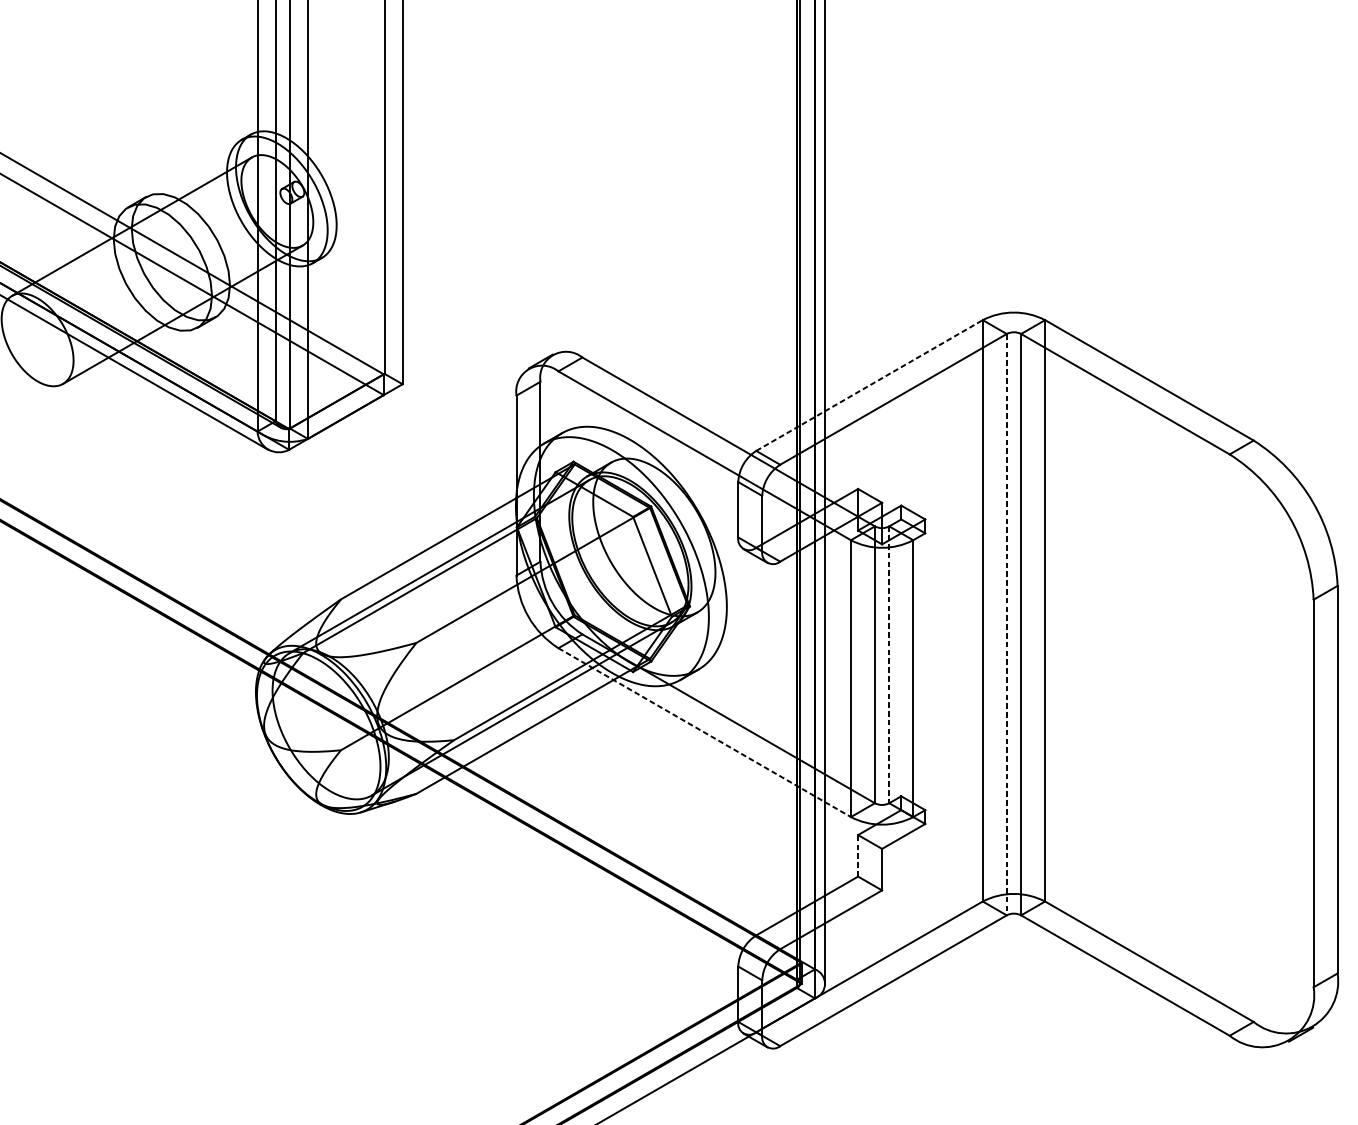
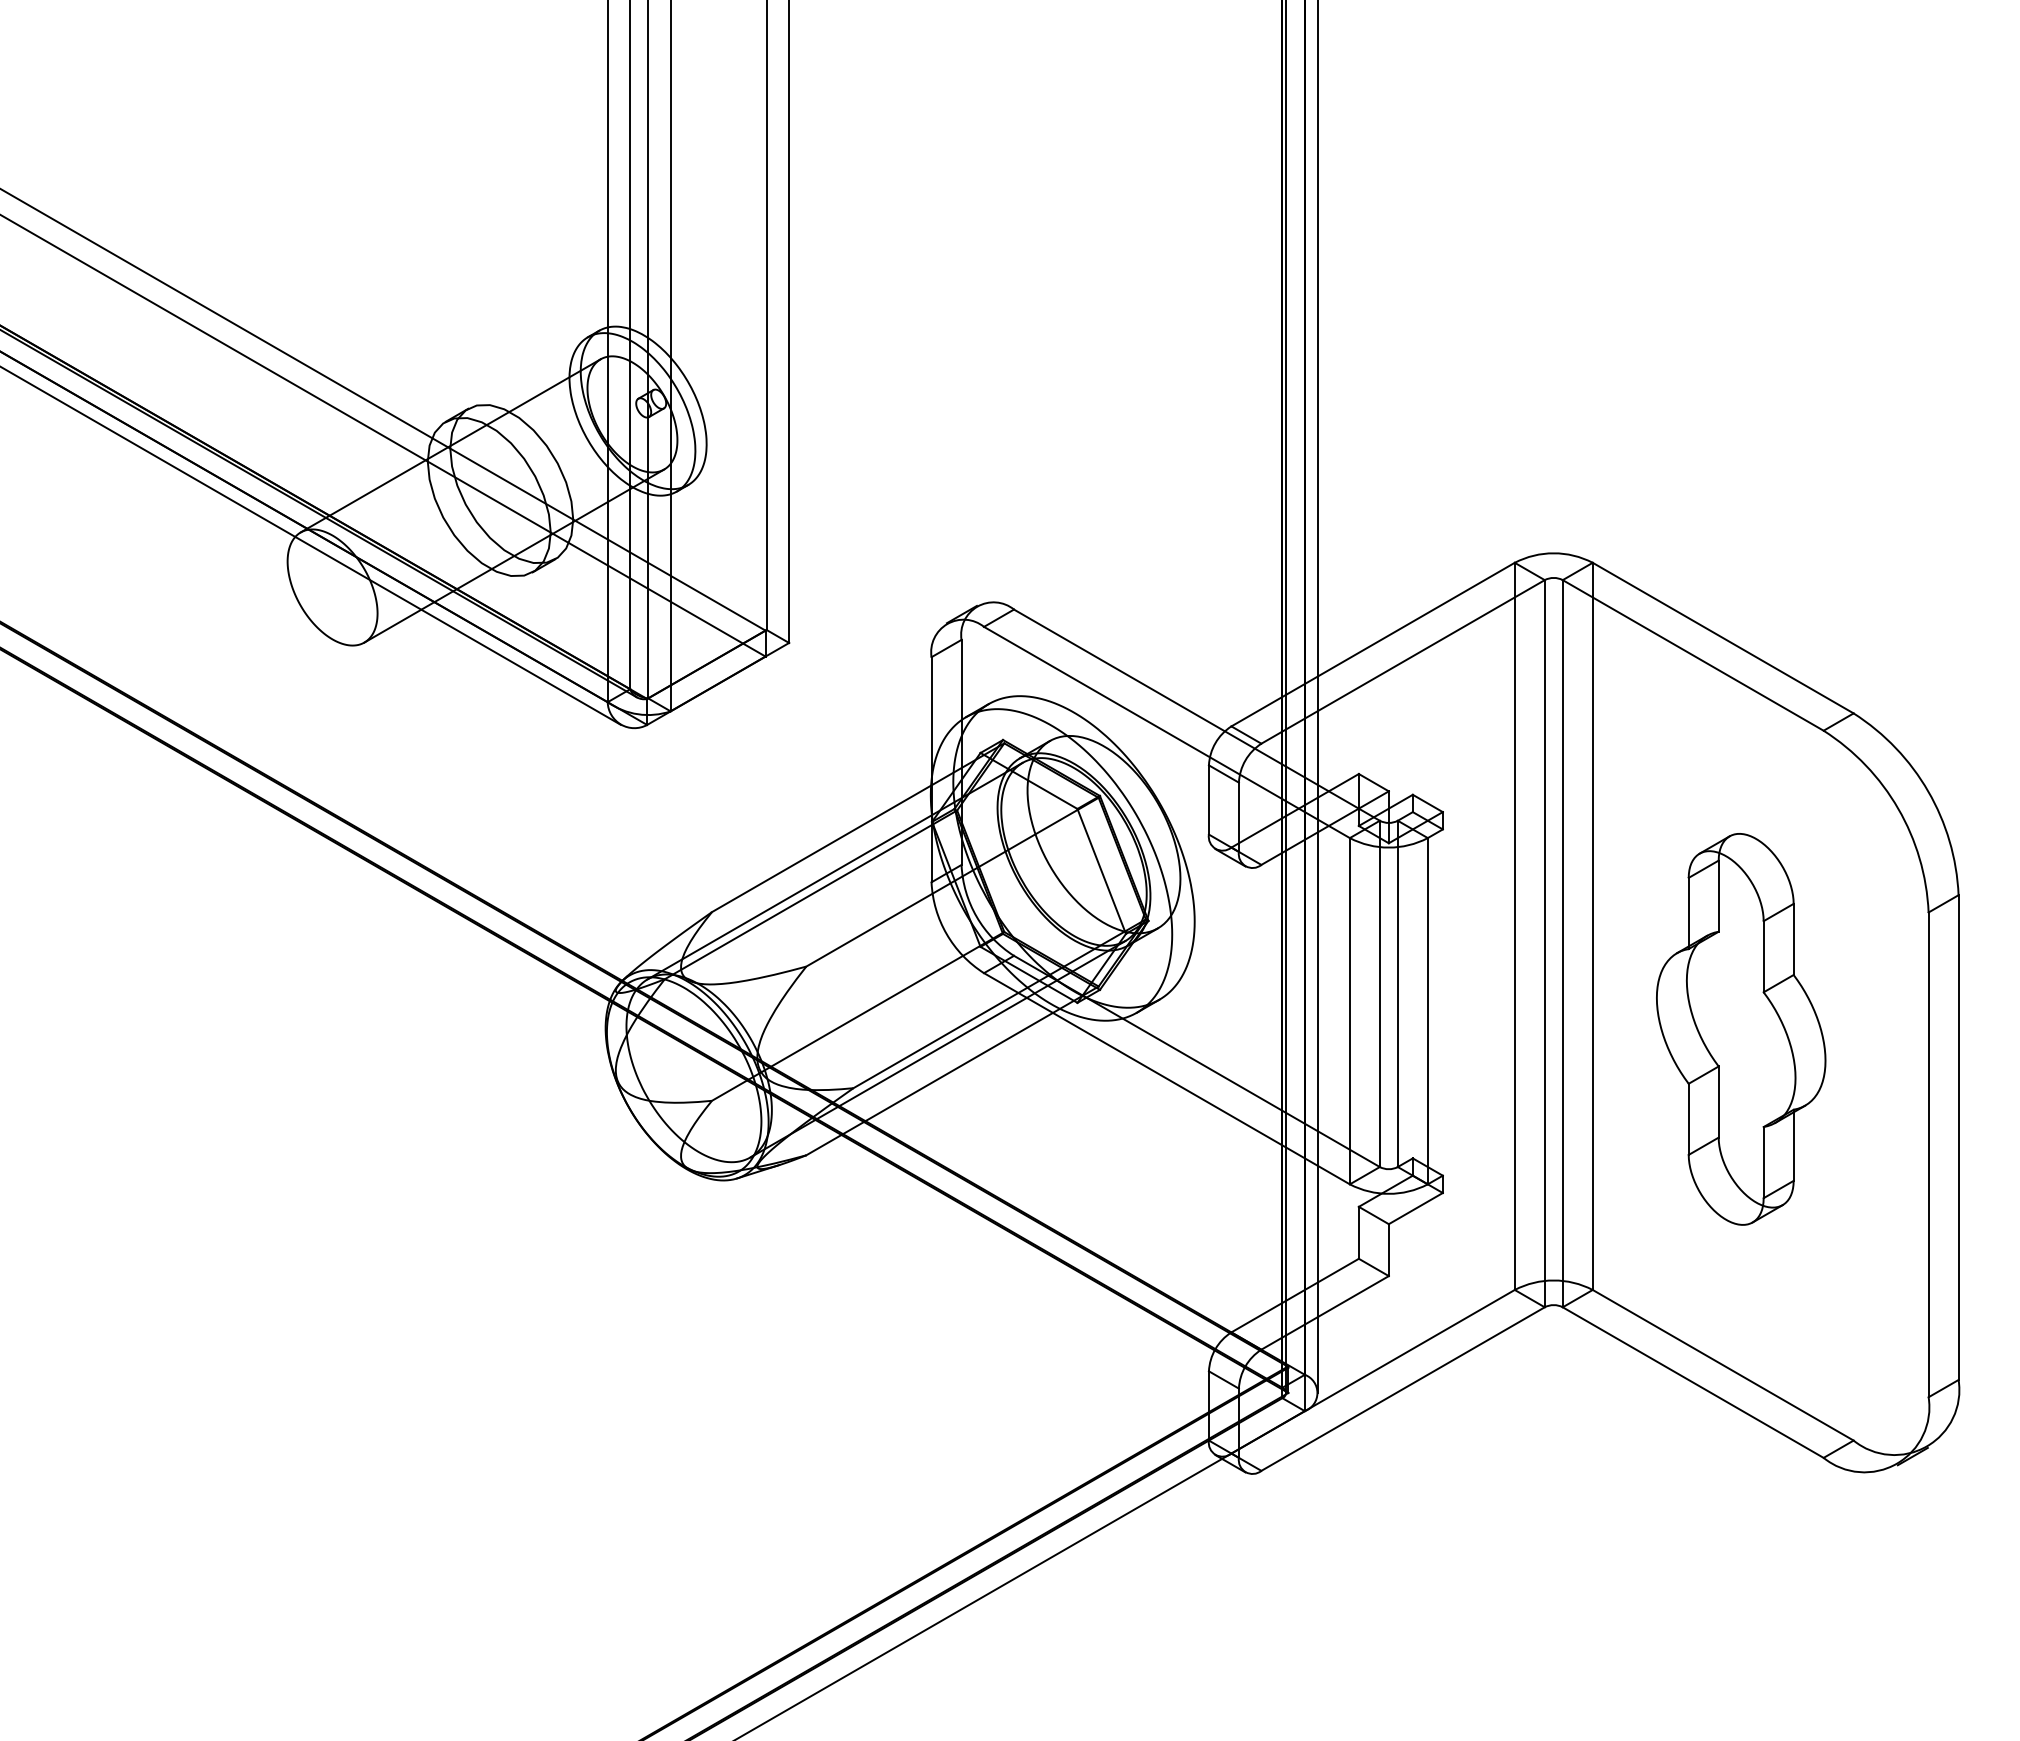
line: (869, 385) -> (1373, 644), dashed -> solid
line: (1006, 624) -> (1544, 943), dashed -> solid
line: (889, 665) -> (1397, 994), dashed -> solid
part: (1164, 693) -> (1741, 1029), added
line: (705, 733) -> (1167, 1079), dashed -> solid
line: (857, 855) -> (1358, 1232), dashed -> solid

